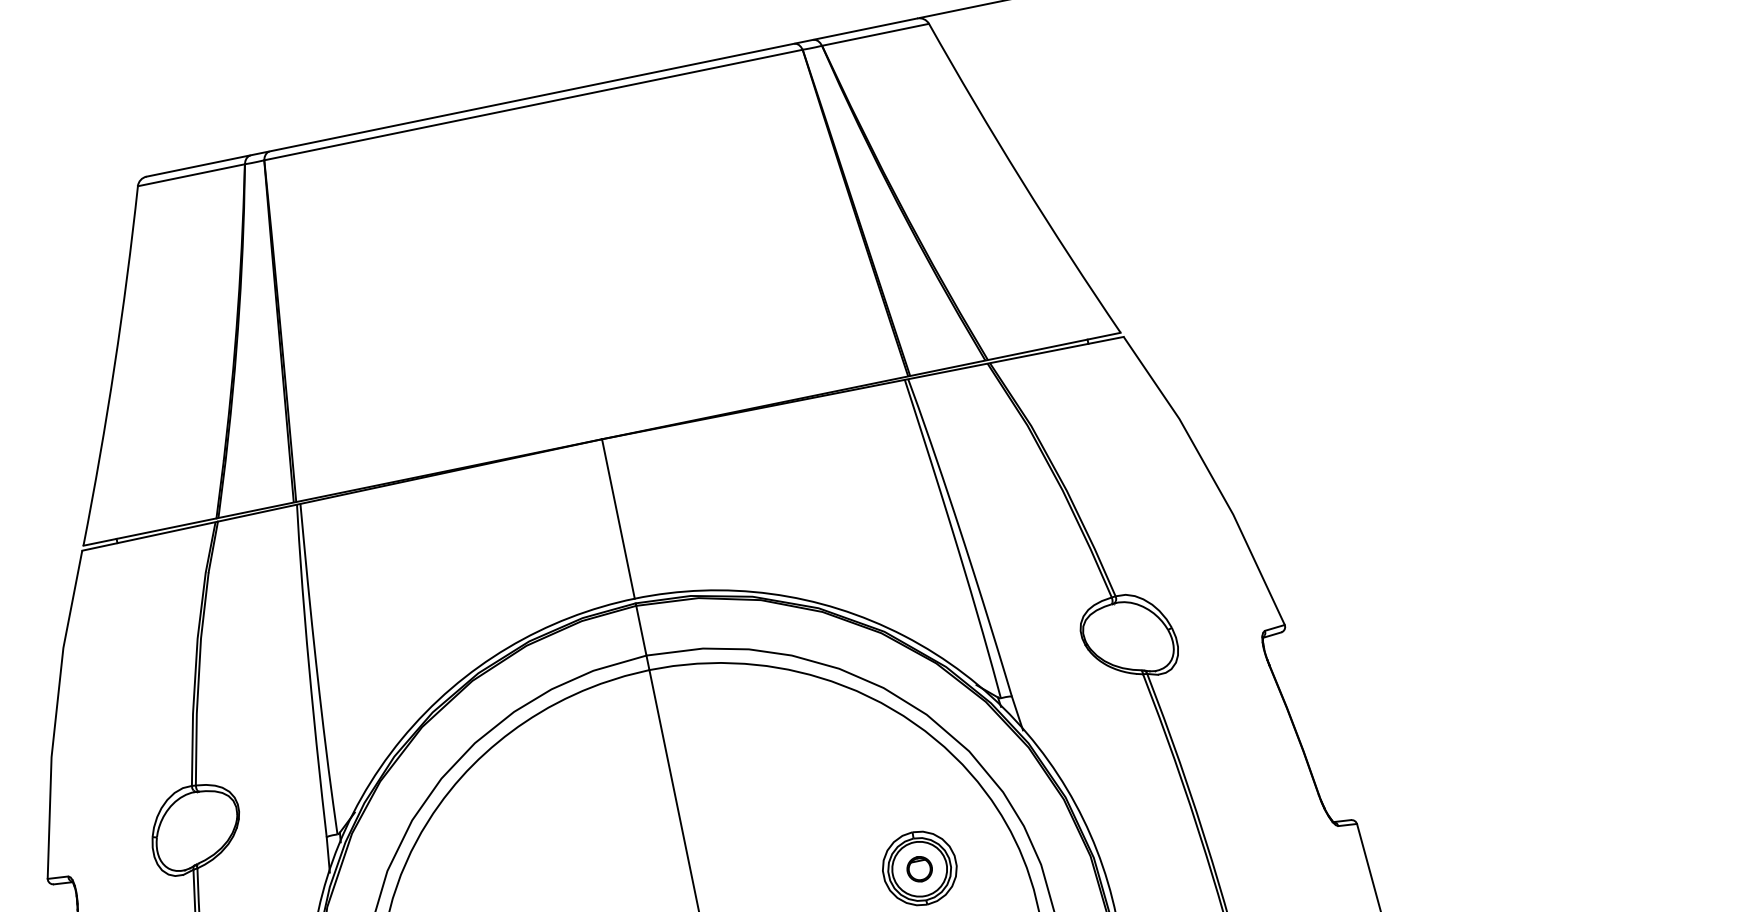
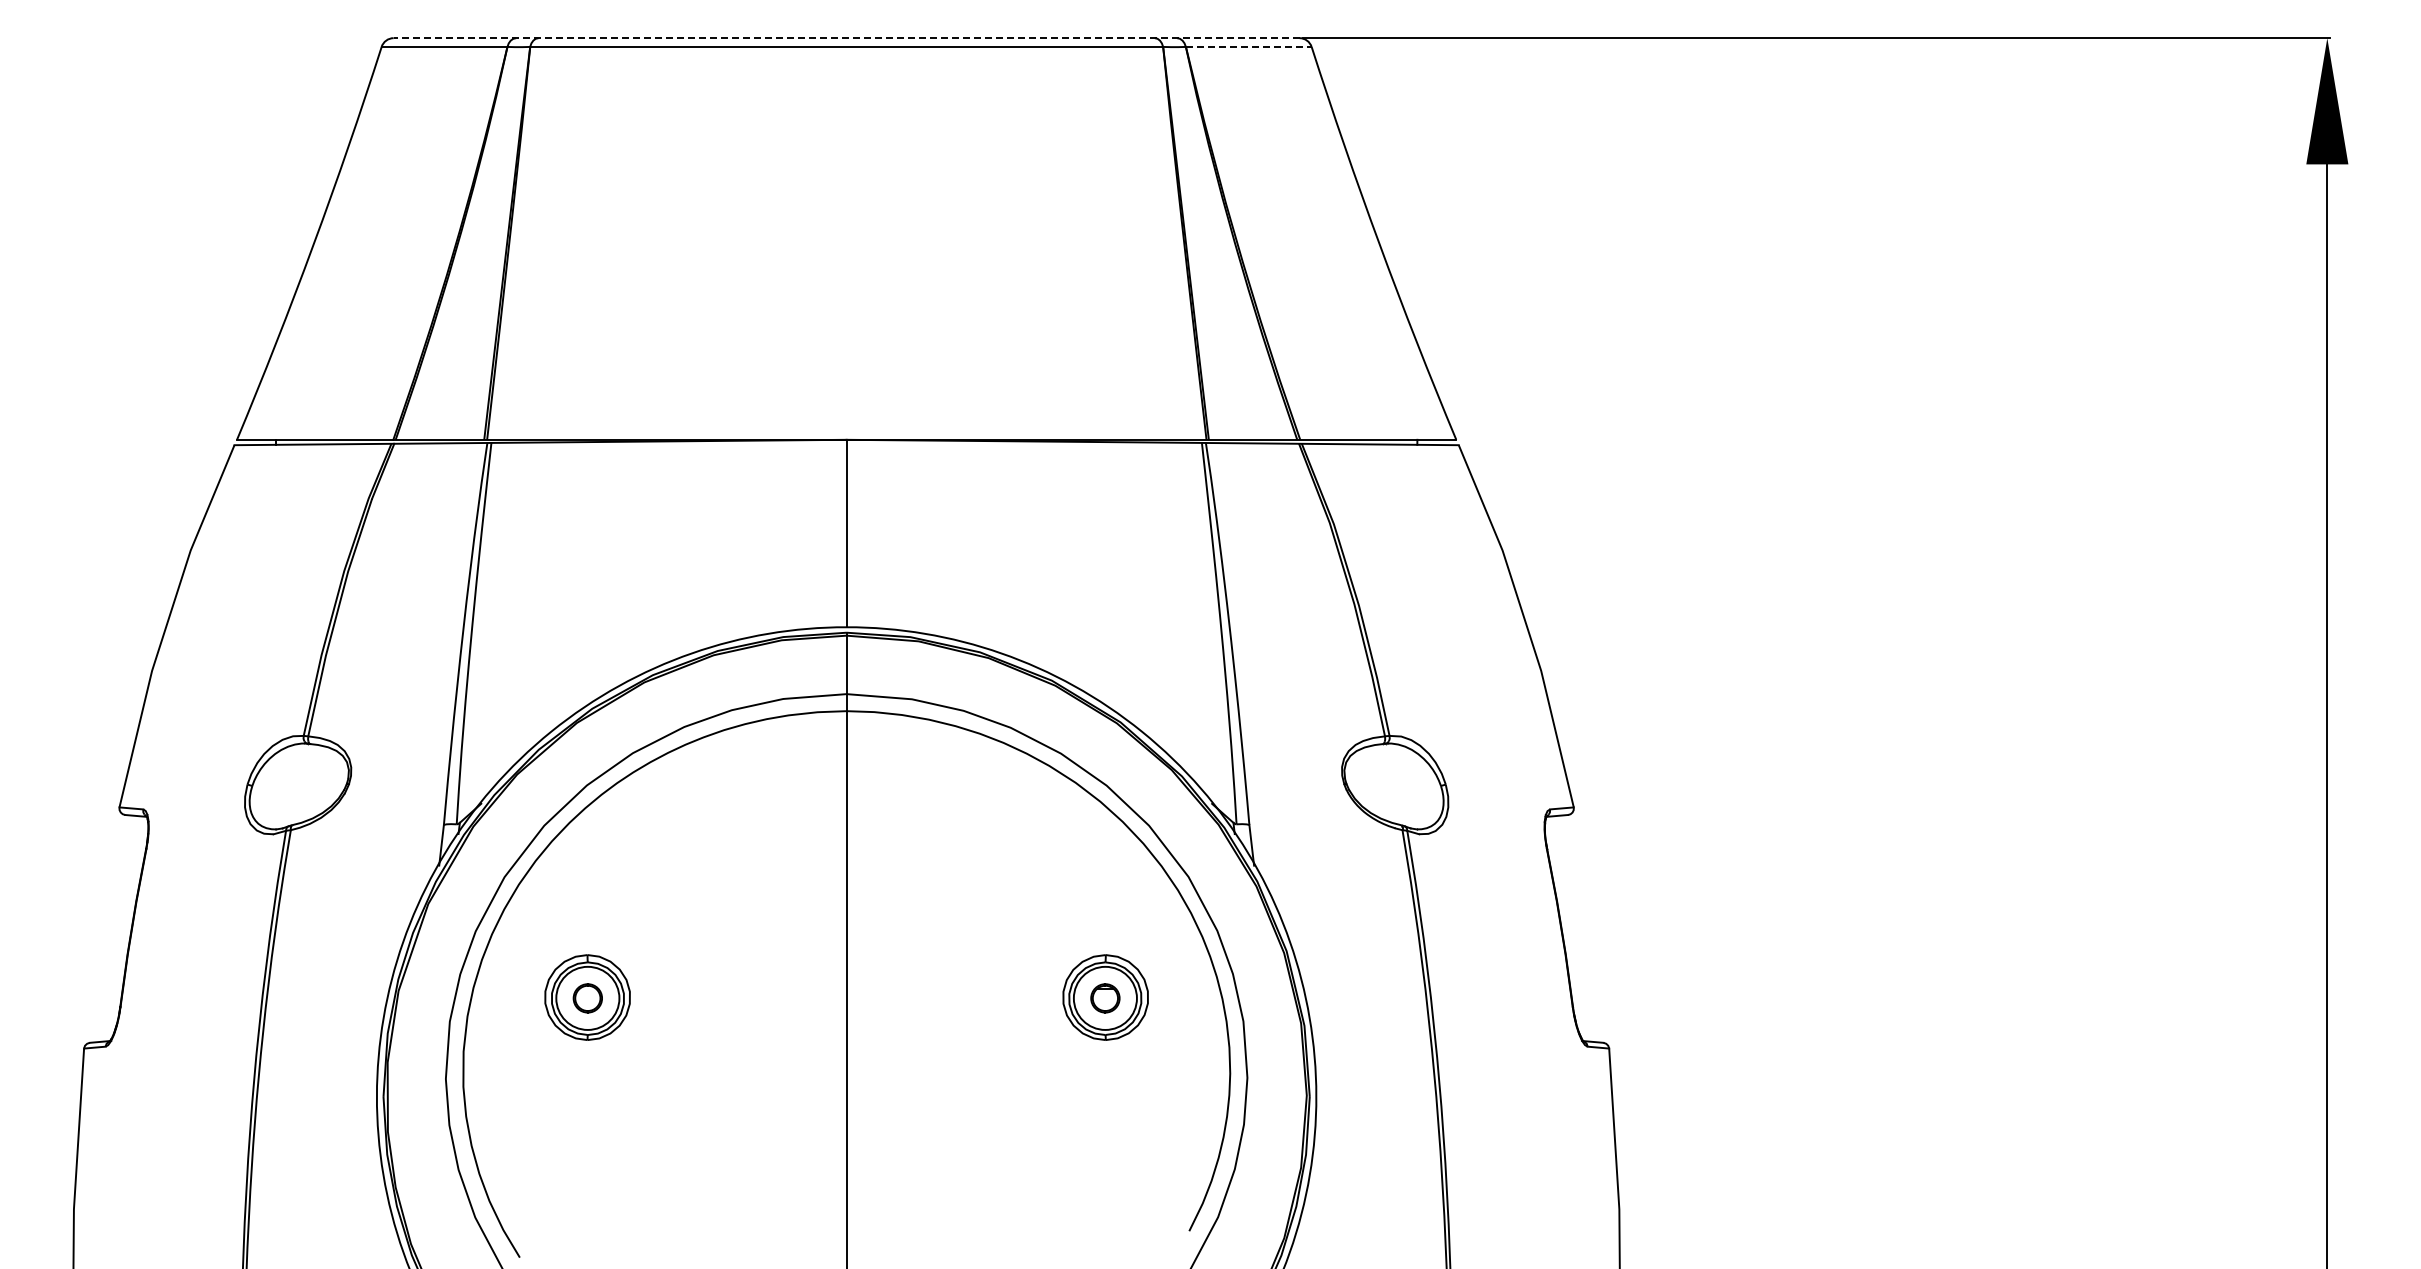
line: (875, 34) -> (1248, 46), solid -> dashed
line: (531, 97) -> (846, 38), solid -> dashed

